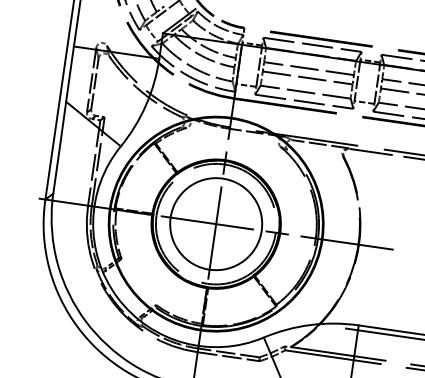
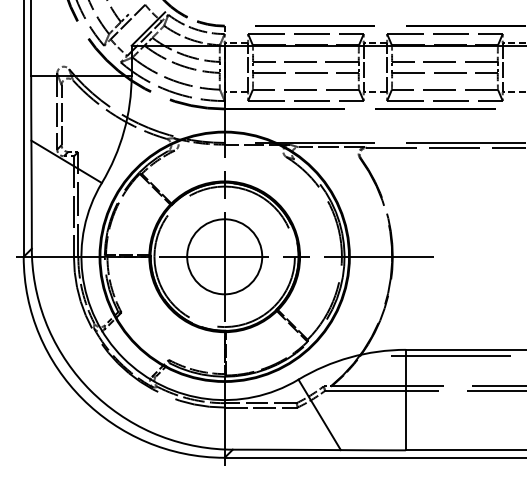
circle: (216, 223) -> (224, 256), size x0.7

